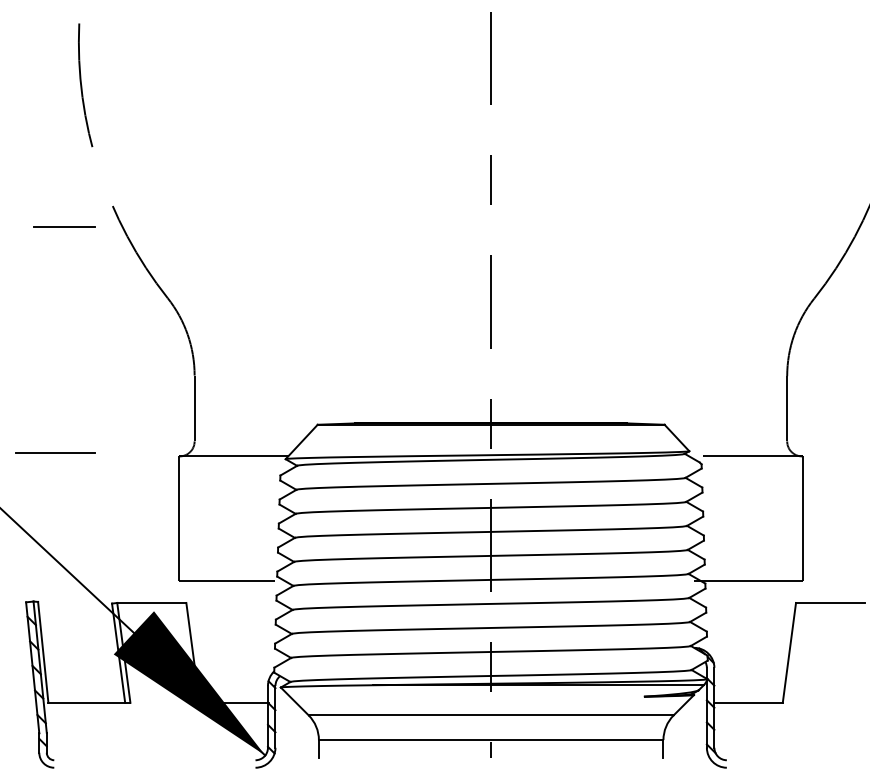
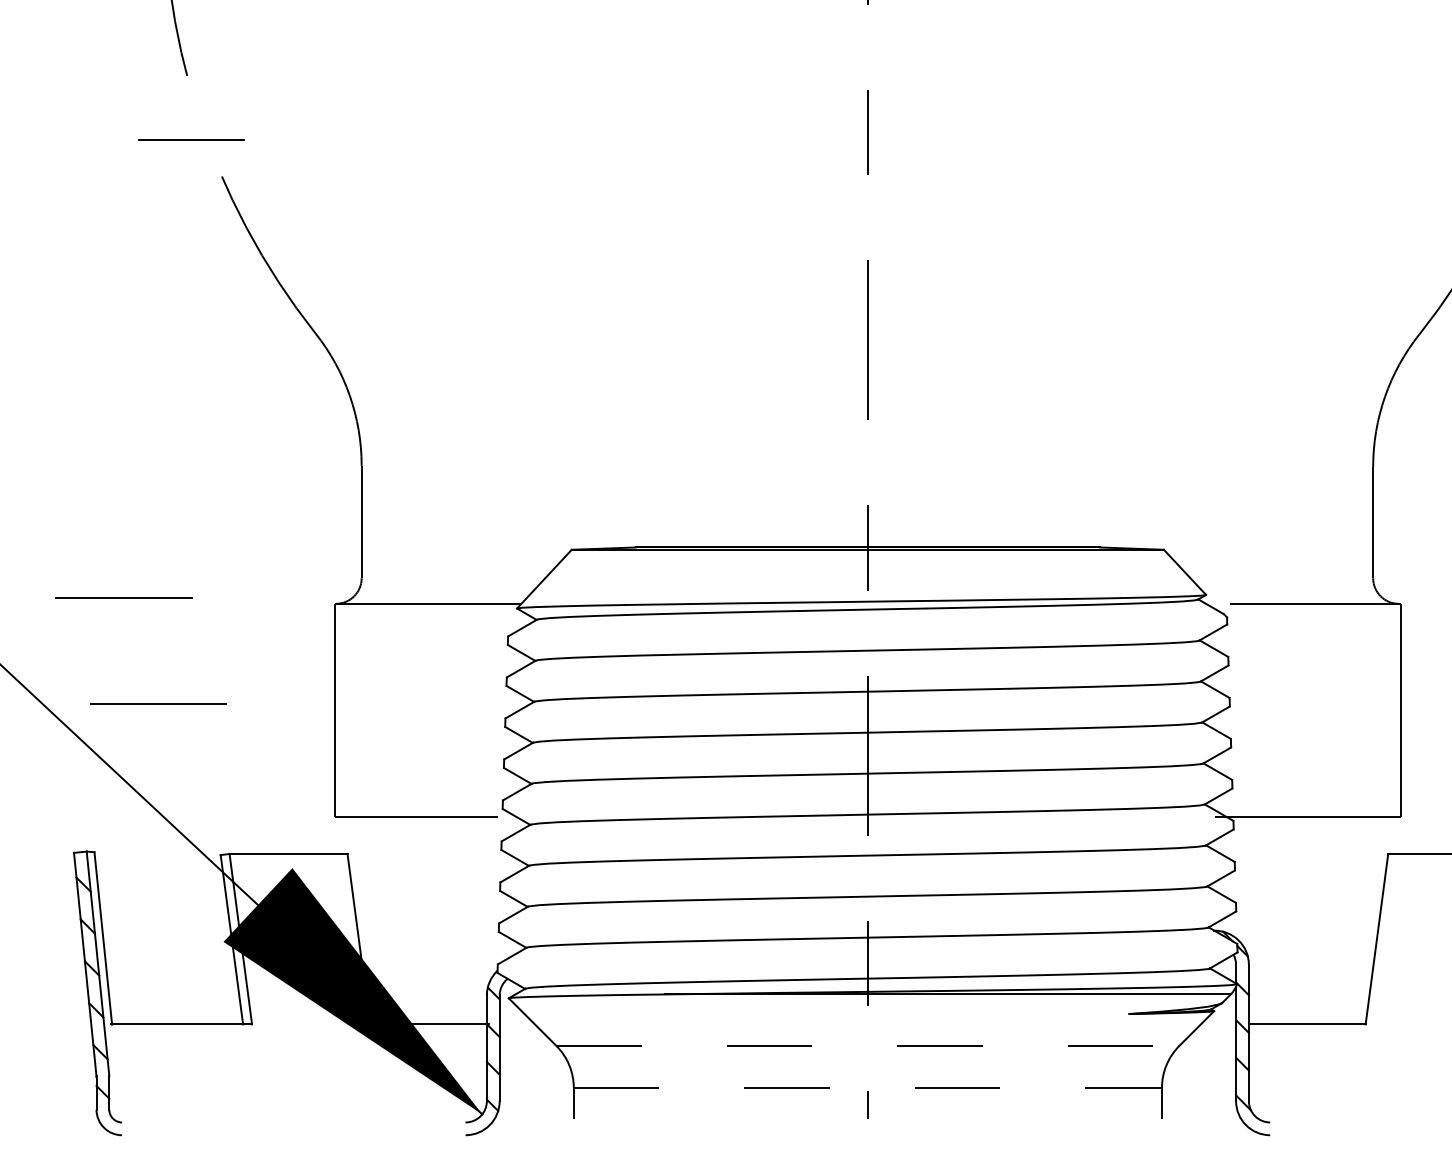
line: (64, 226) -> (190, 139), moved
line: (75, 514) -> (158, 702), added
line: (491, 715) -> (868, 1046), solid -> dashed
line: (491, 740) -> (868, 1088), solid -> dashed

